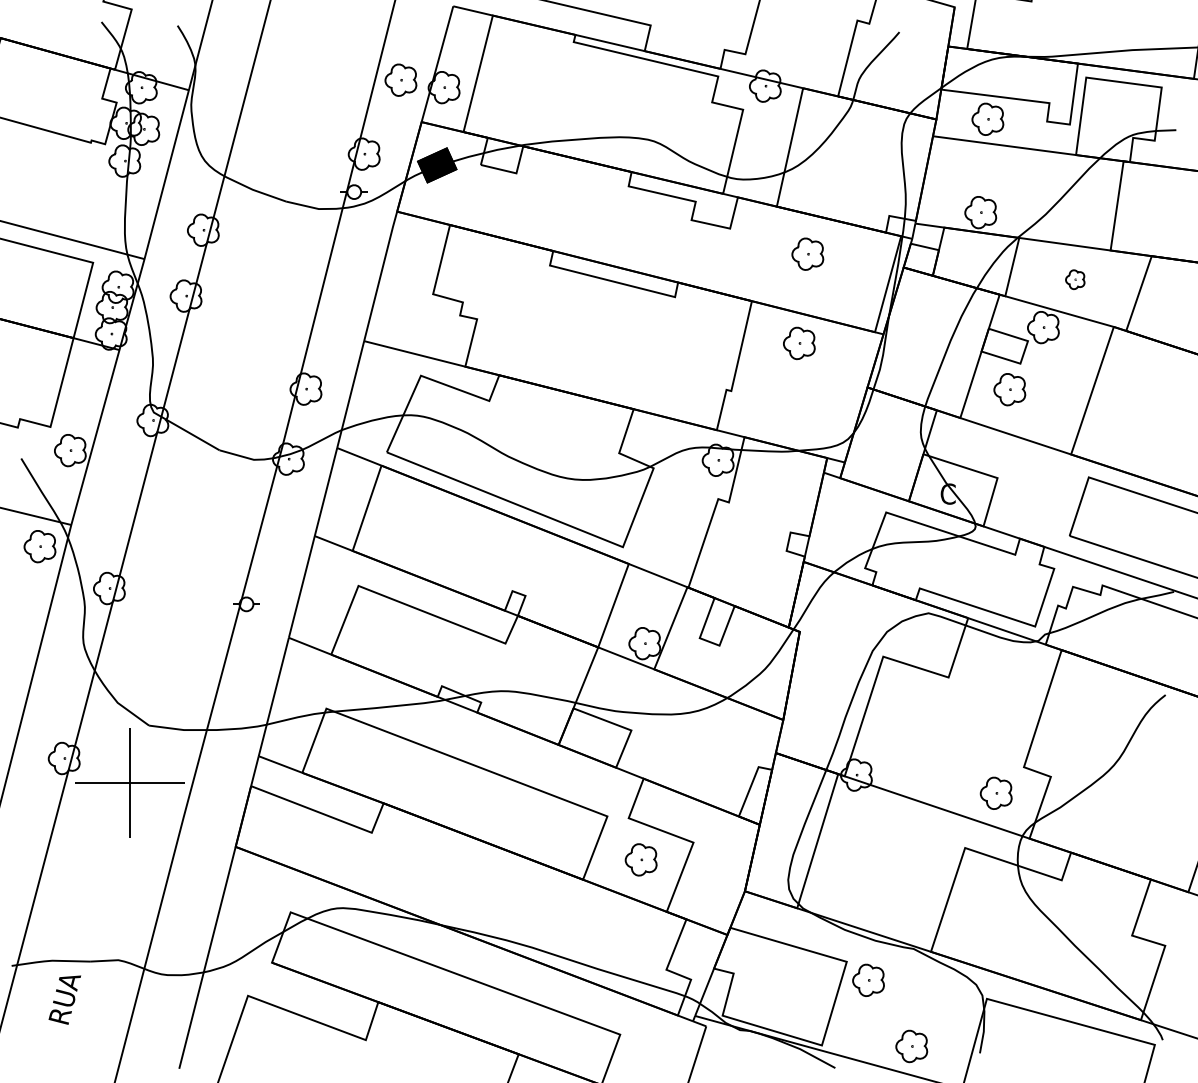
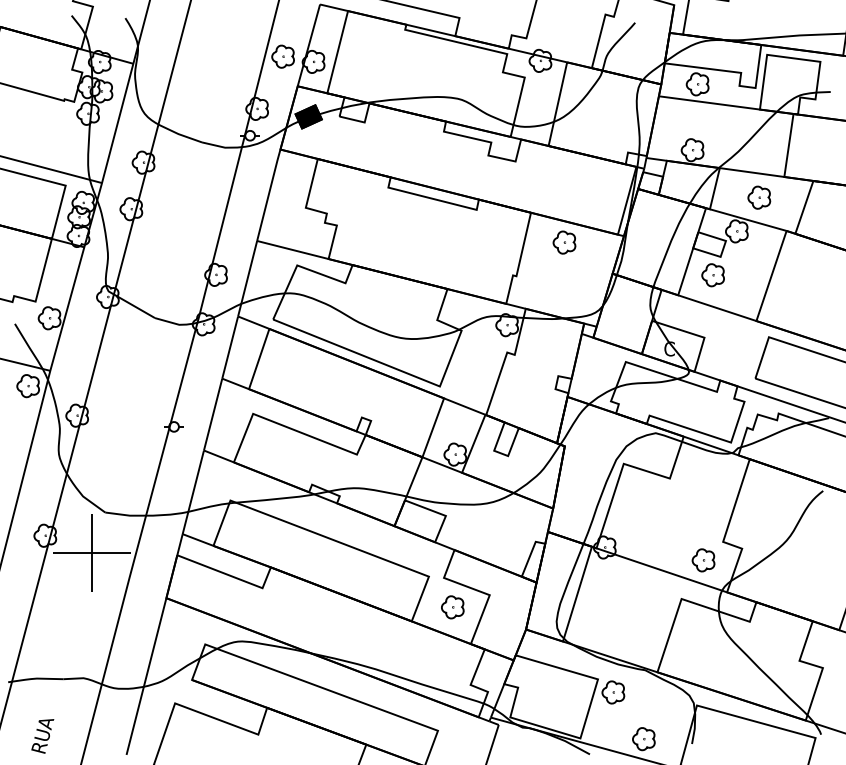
part: (807, 254) -> (570, 179), removed
part: (1075, 279) -> (759, 197), size x1.67
text: (64, 1000) -> (42, 736), moved

